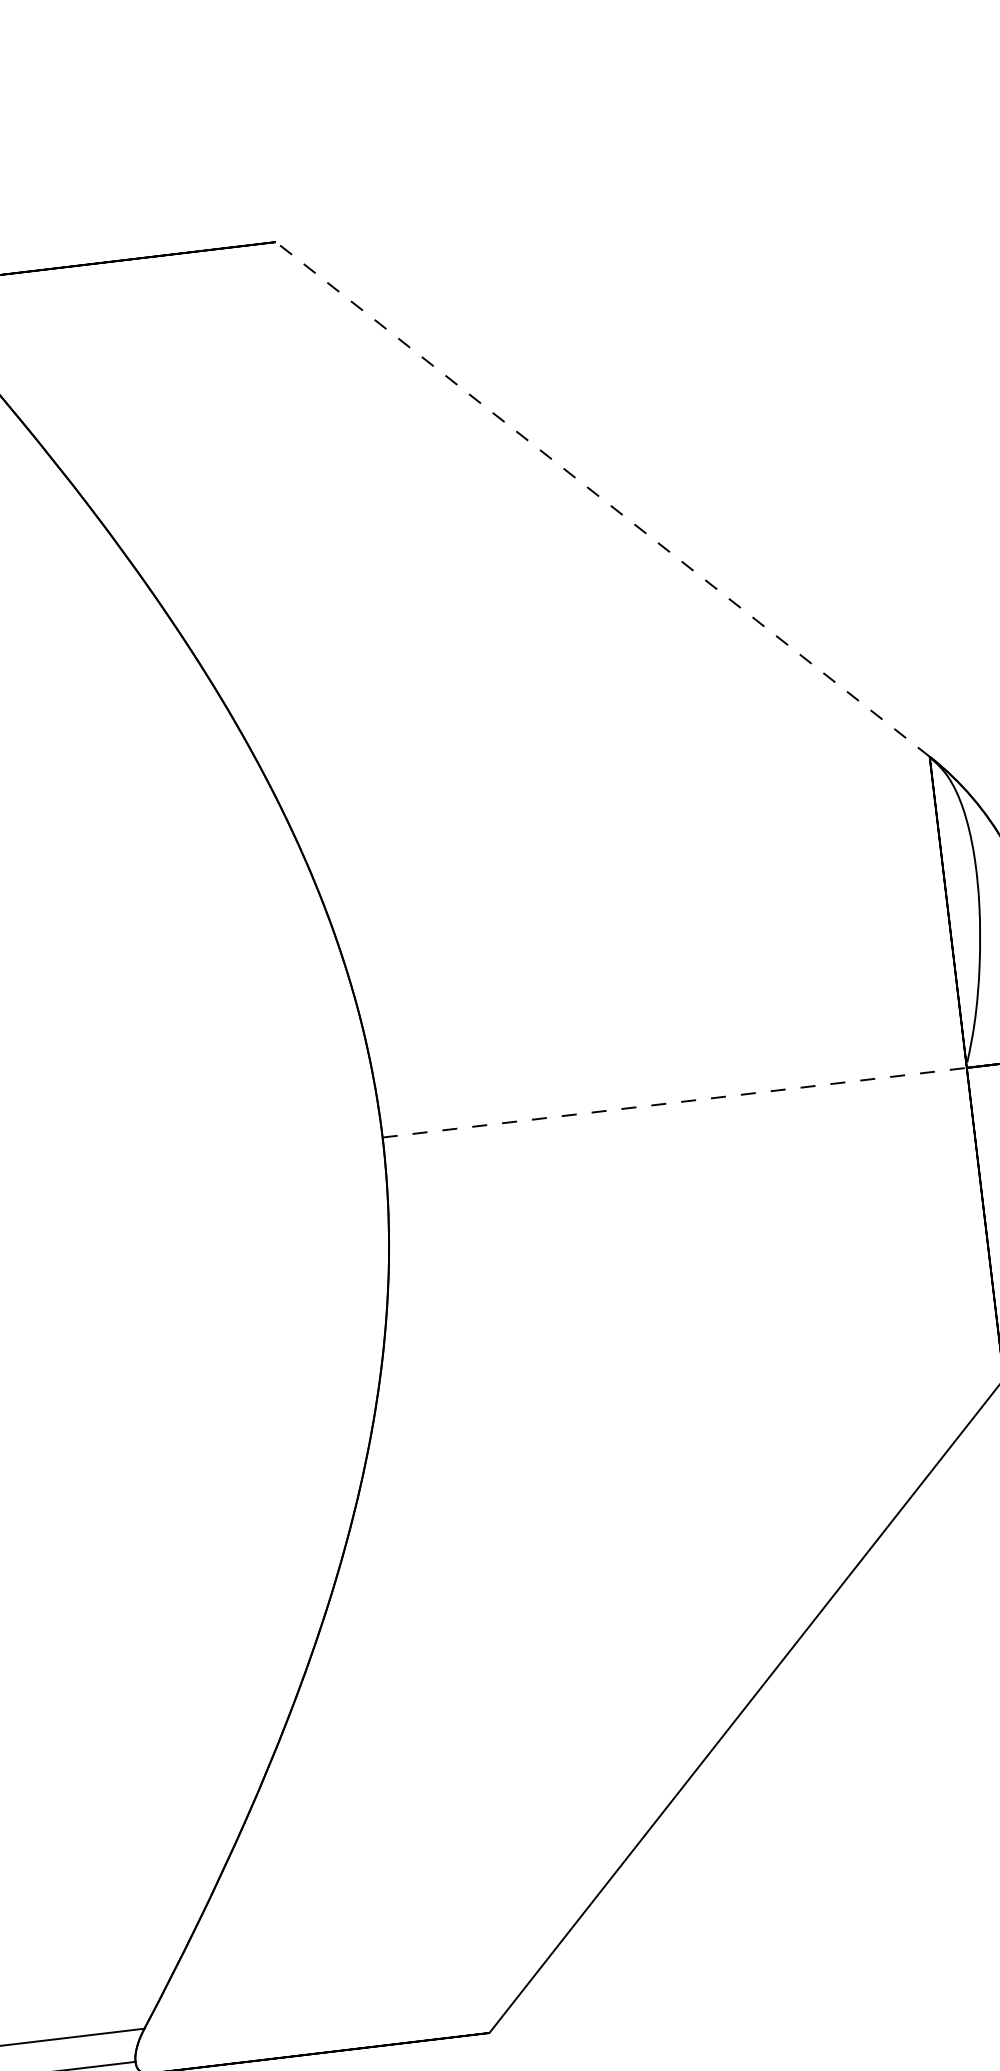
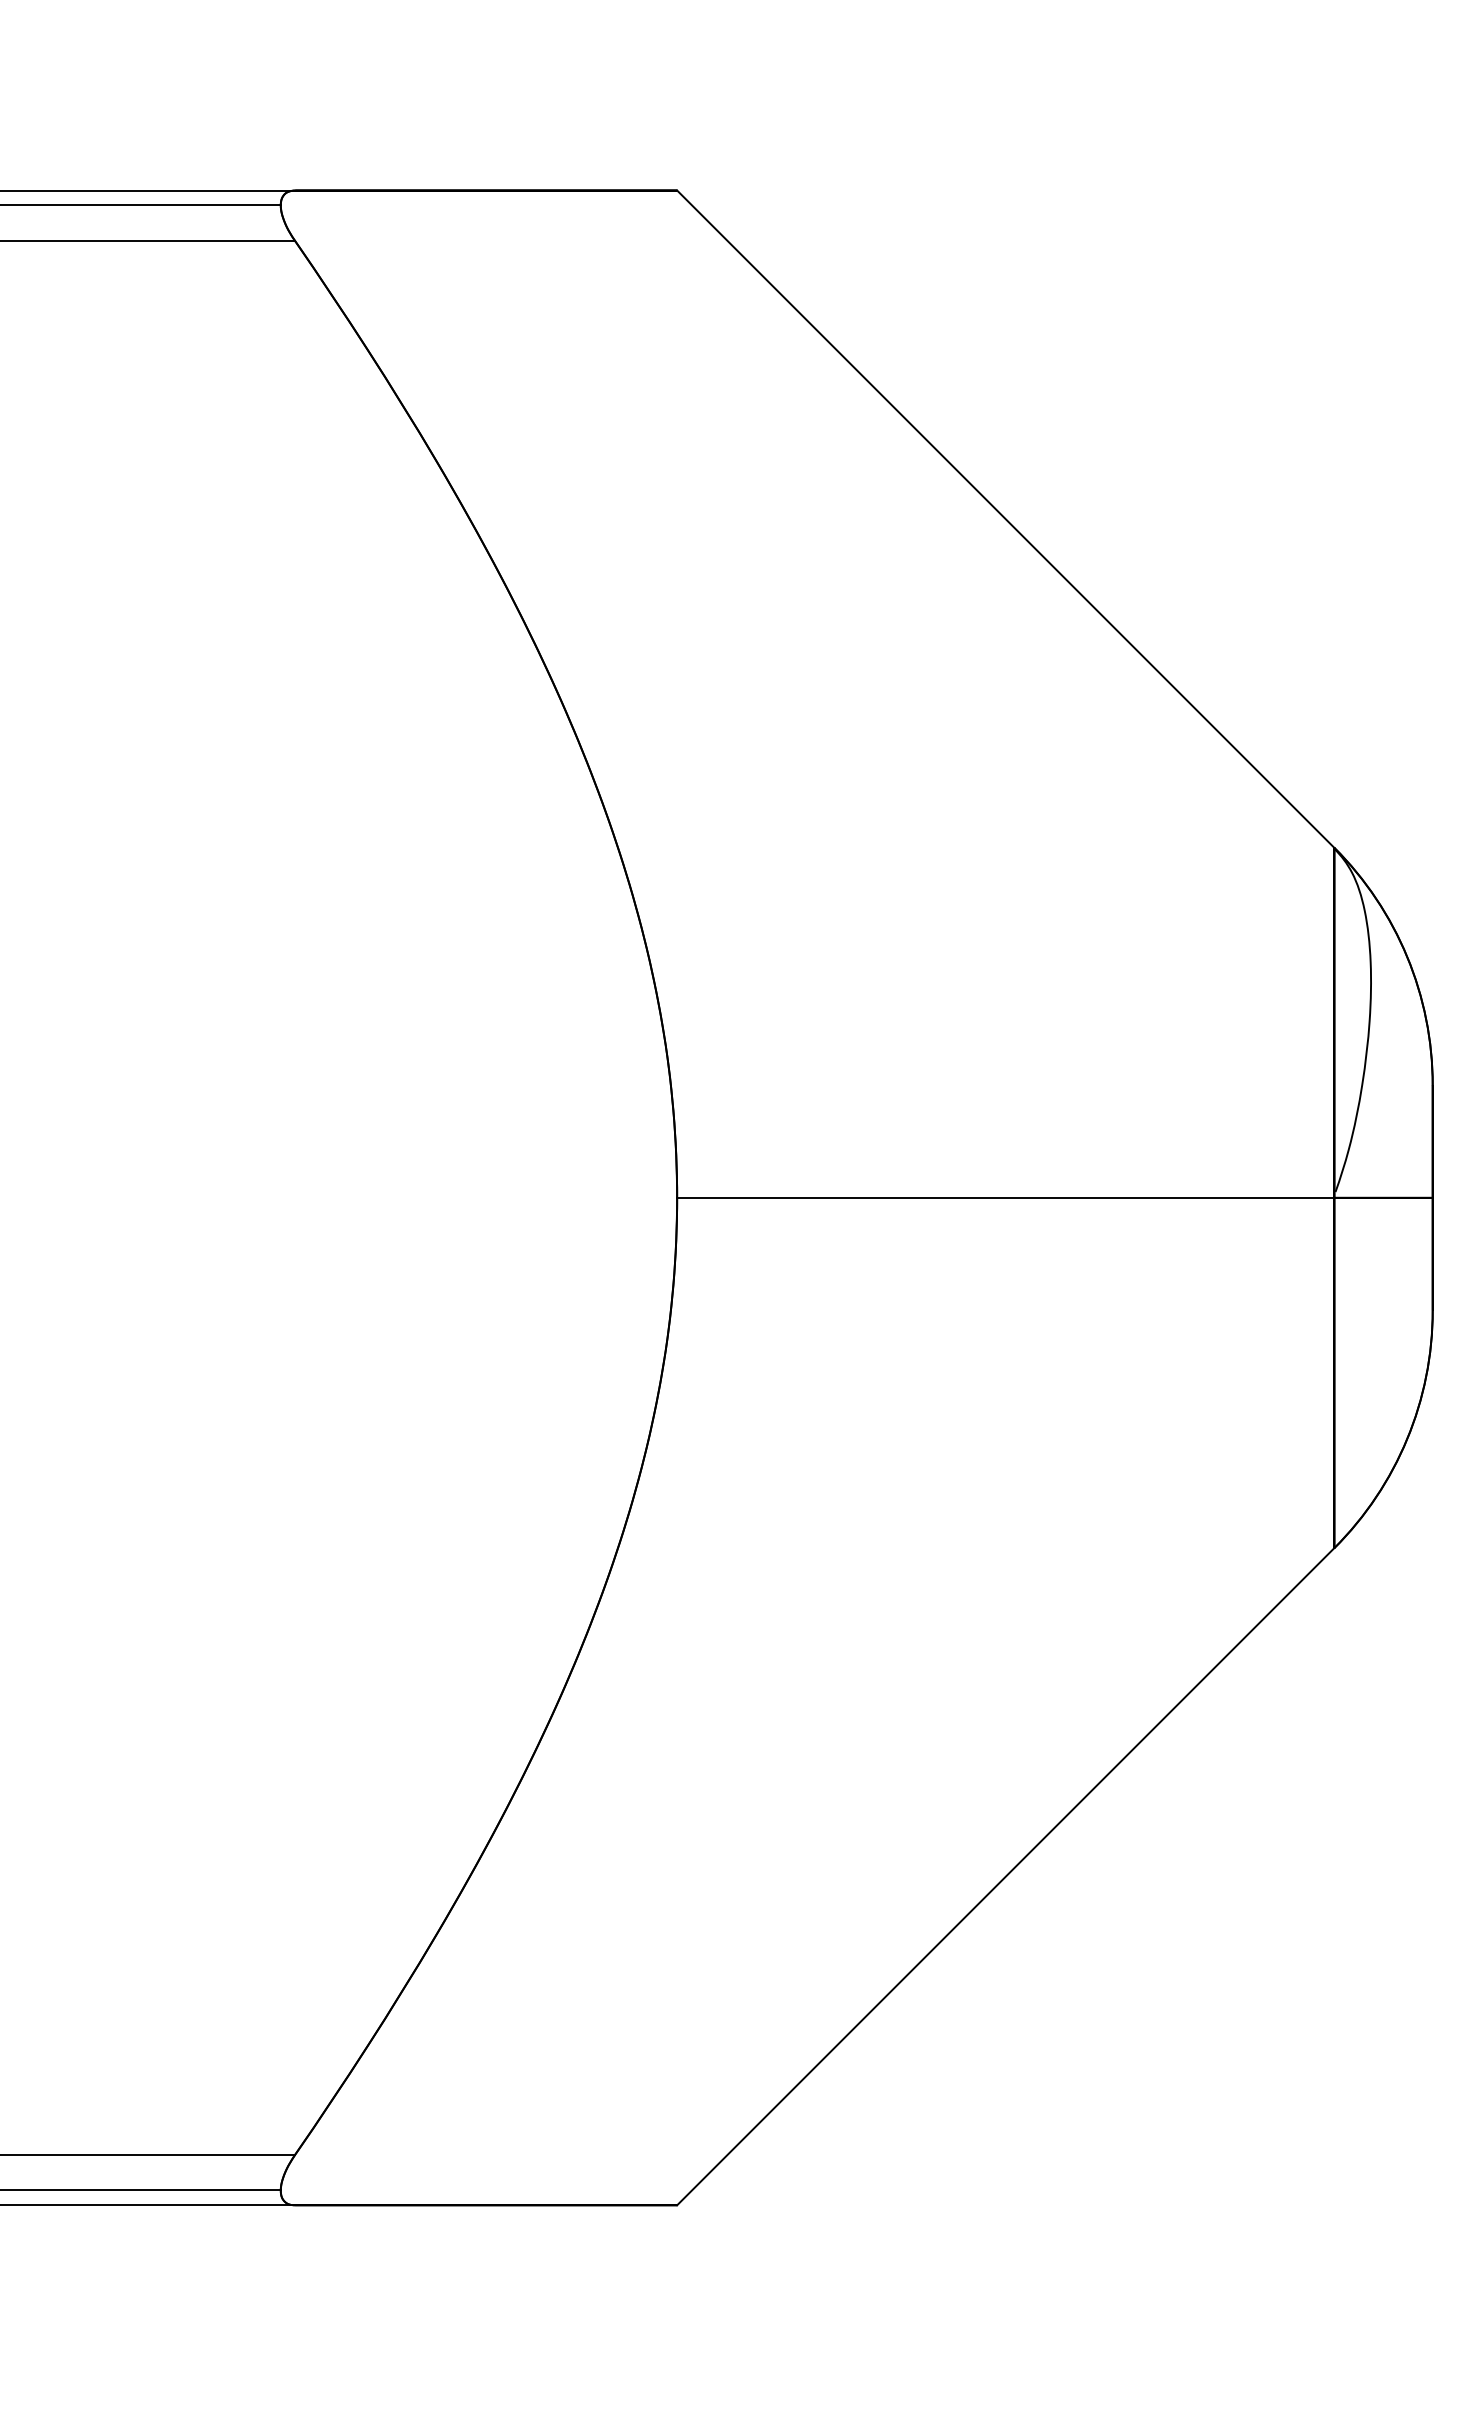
line: (602, 499) -> (1005, 519), dashed -> solid
line: (674, 1102) -> (1005, 1197), dashed -> solid

